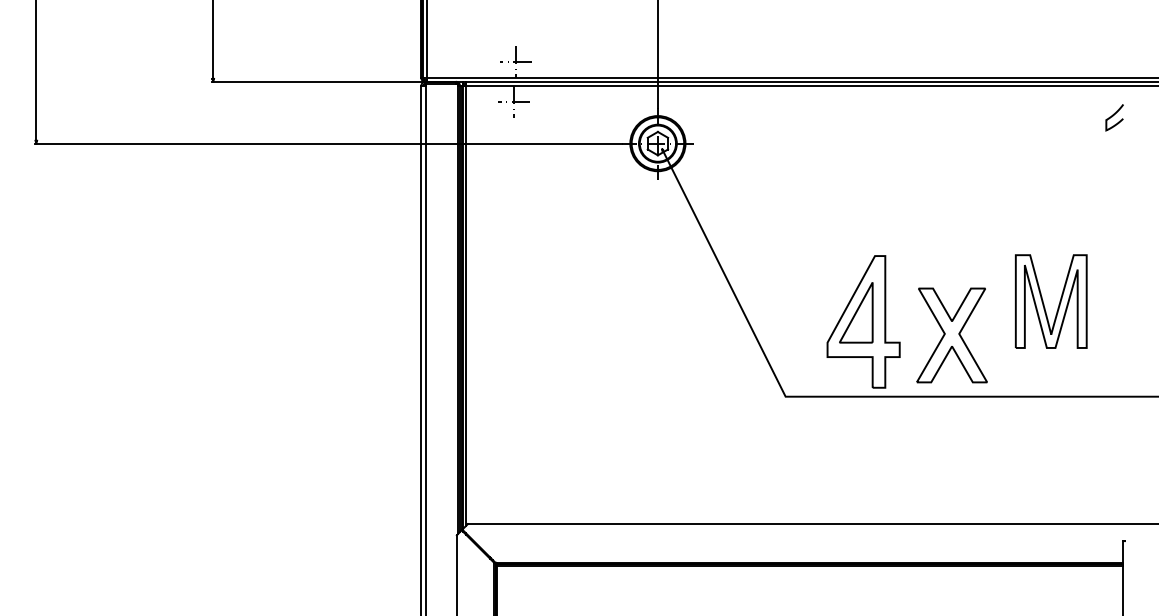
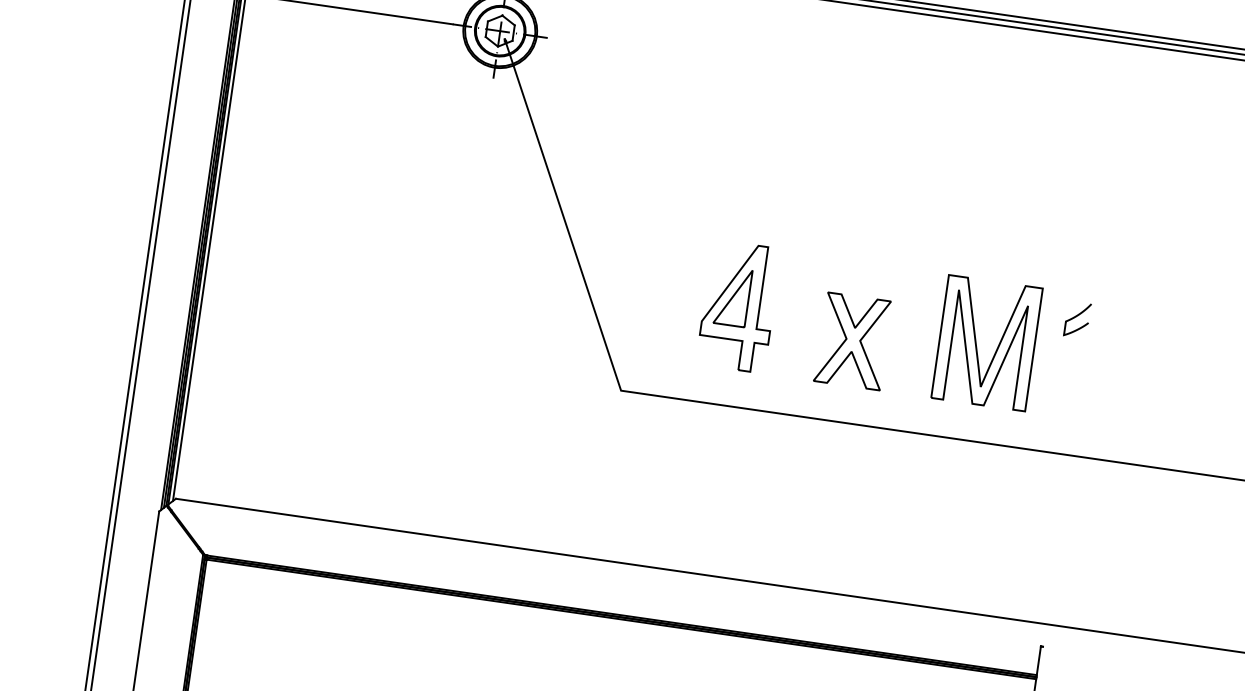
curve: (1113, 116) -> (1076, 318), moved
part: (1044, 304) -> (977, 345), moved
part: (863, 321) -> (738, 305), size x0.71
part: (951, 335) -> (852, 341), size x0.71

